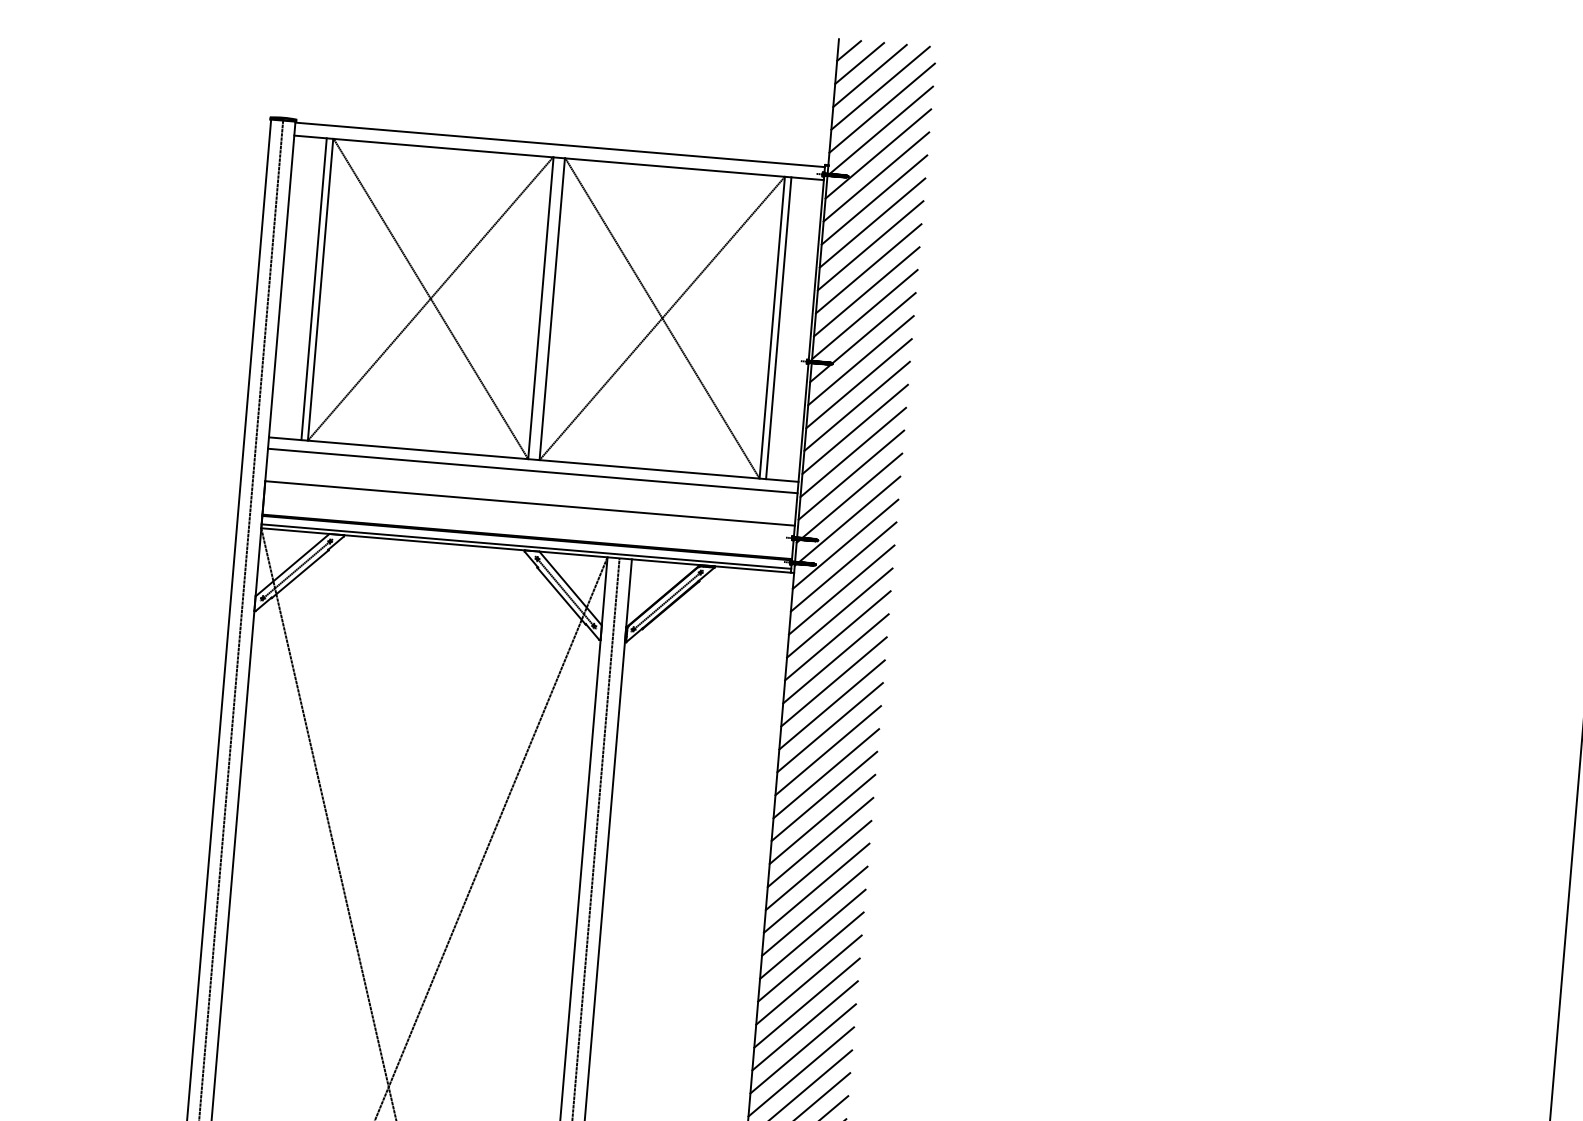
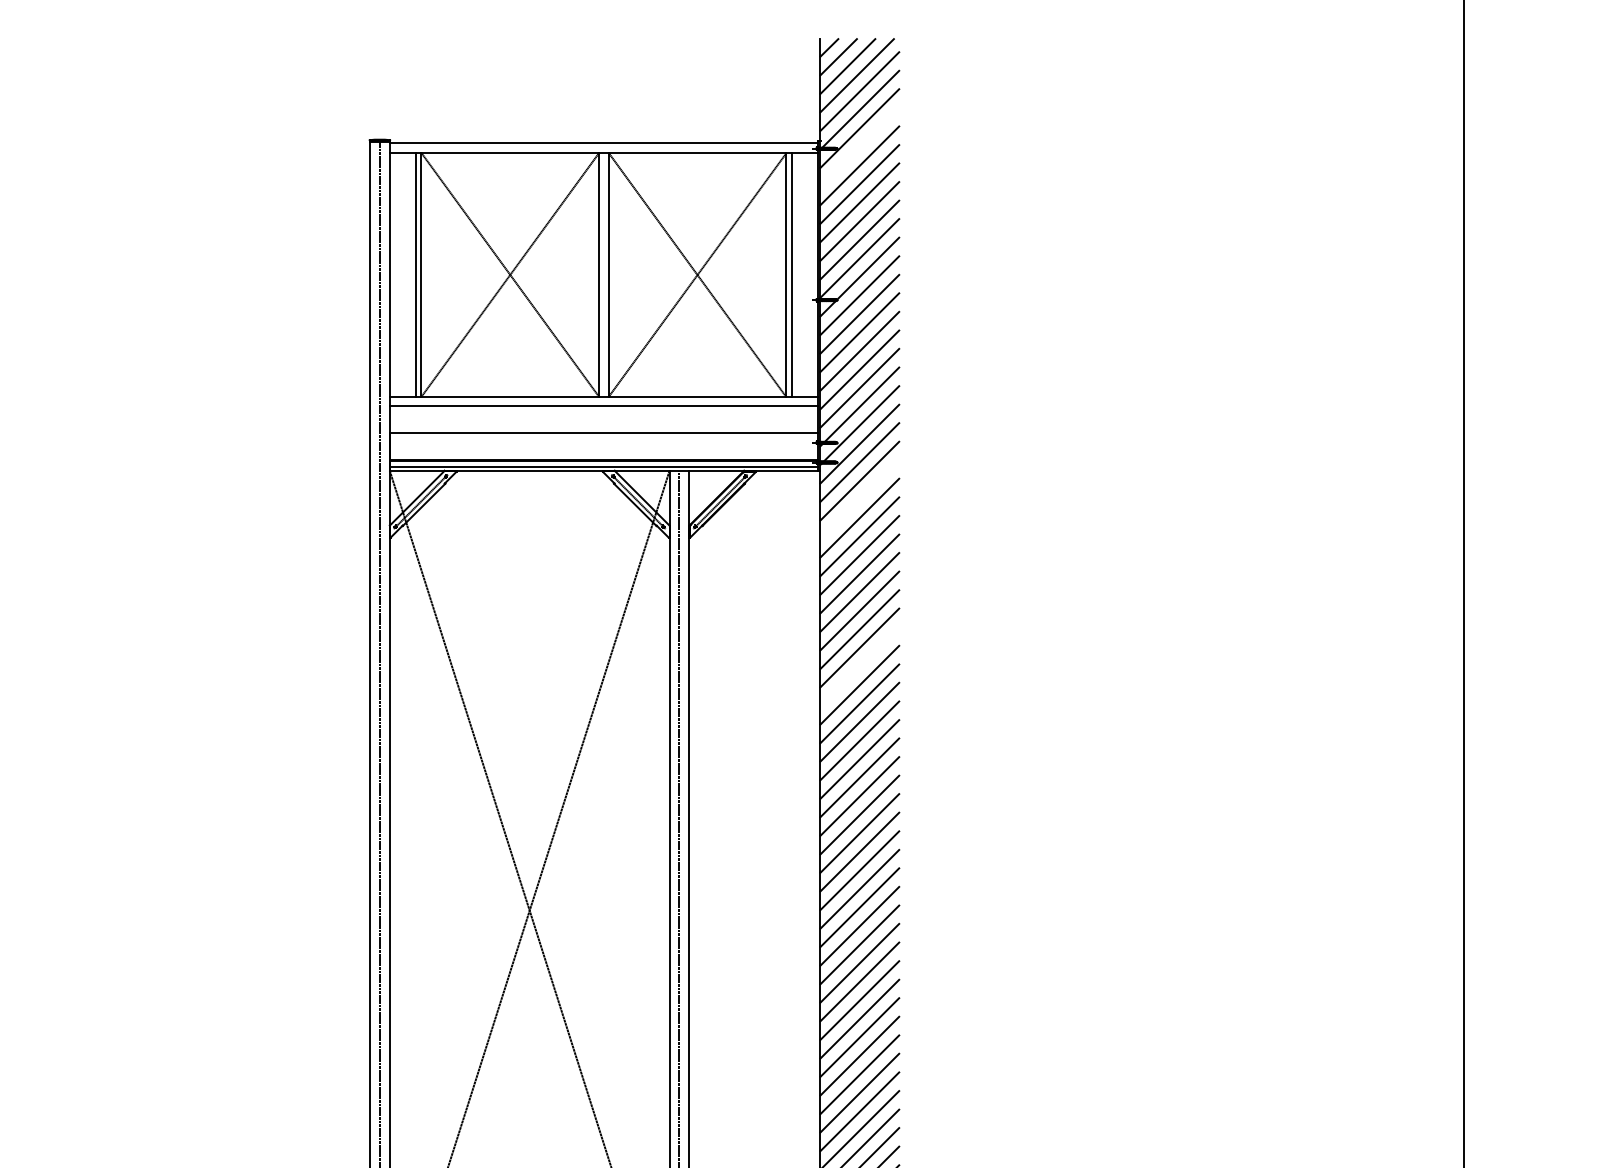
line: (876, 176) -> (859, 146), removed
line: (839, 612) -> (859, 499), removed
line: (822, 819) -> (859, 666), removed

